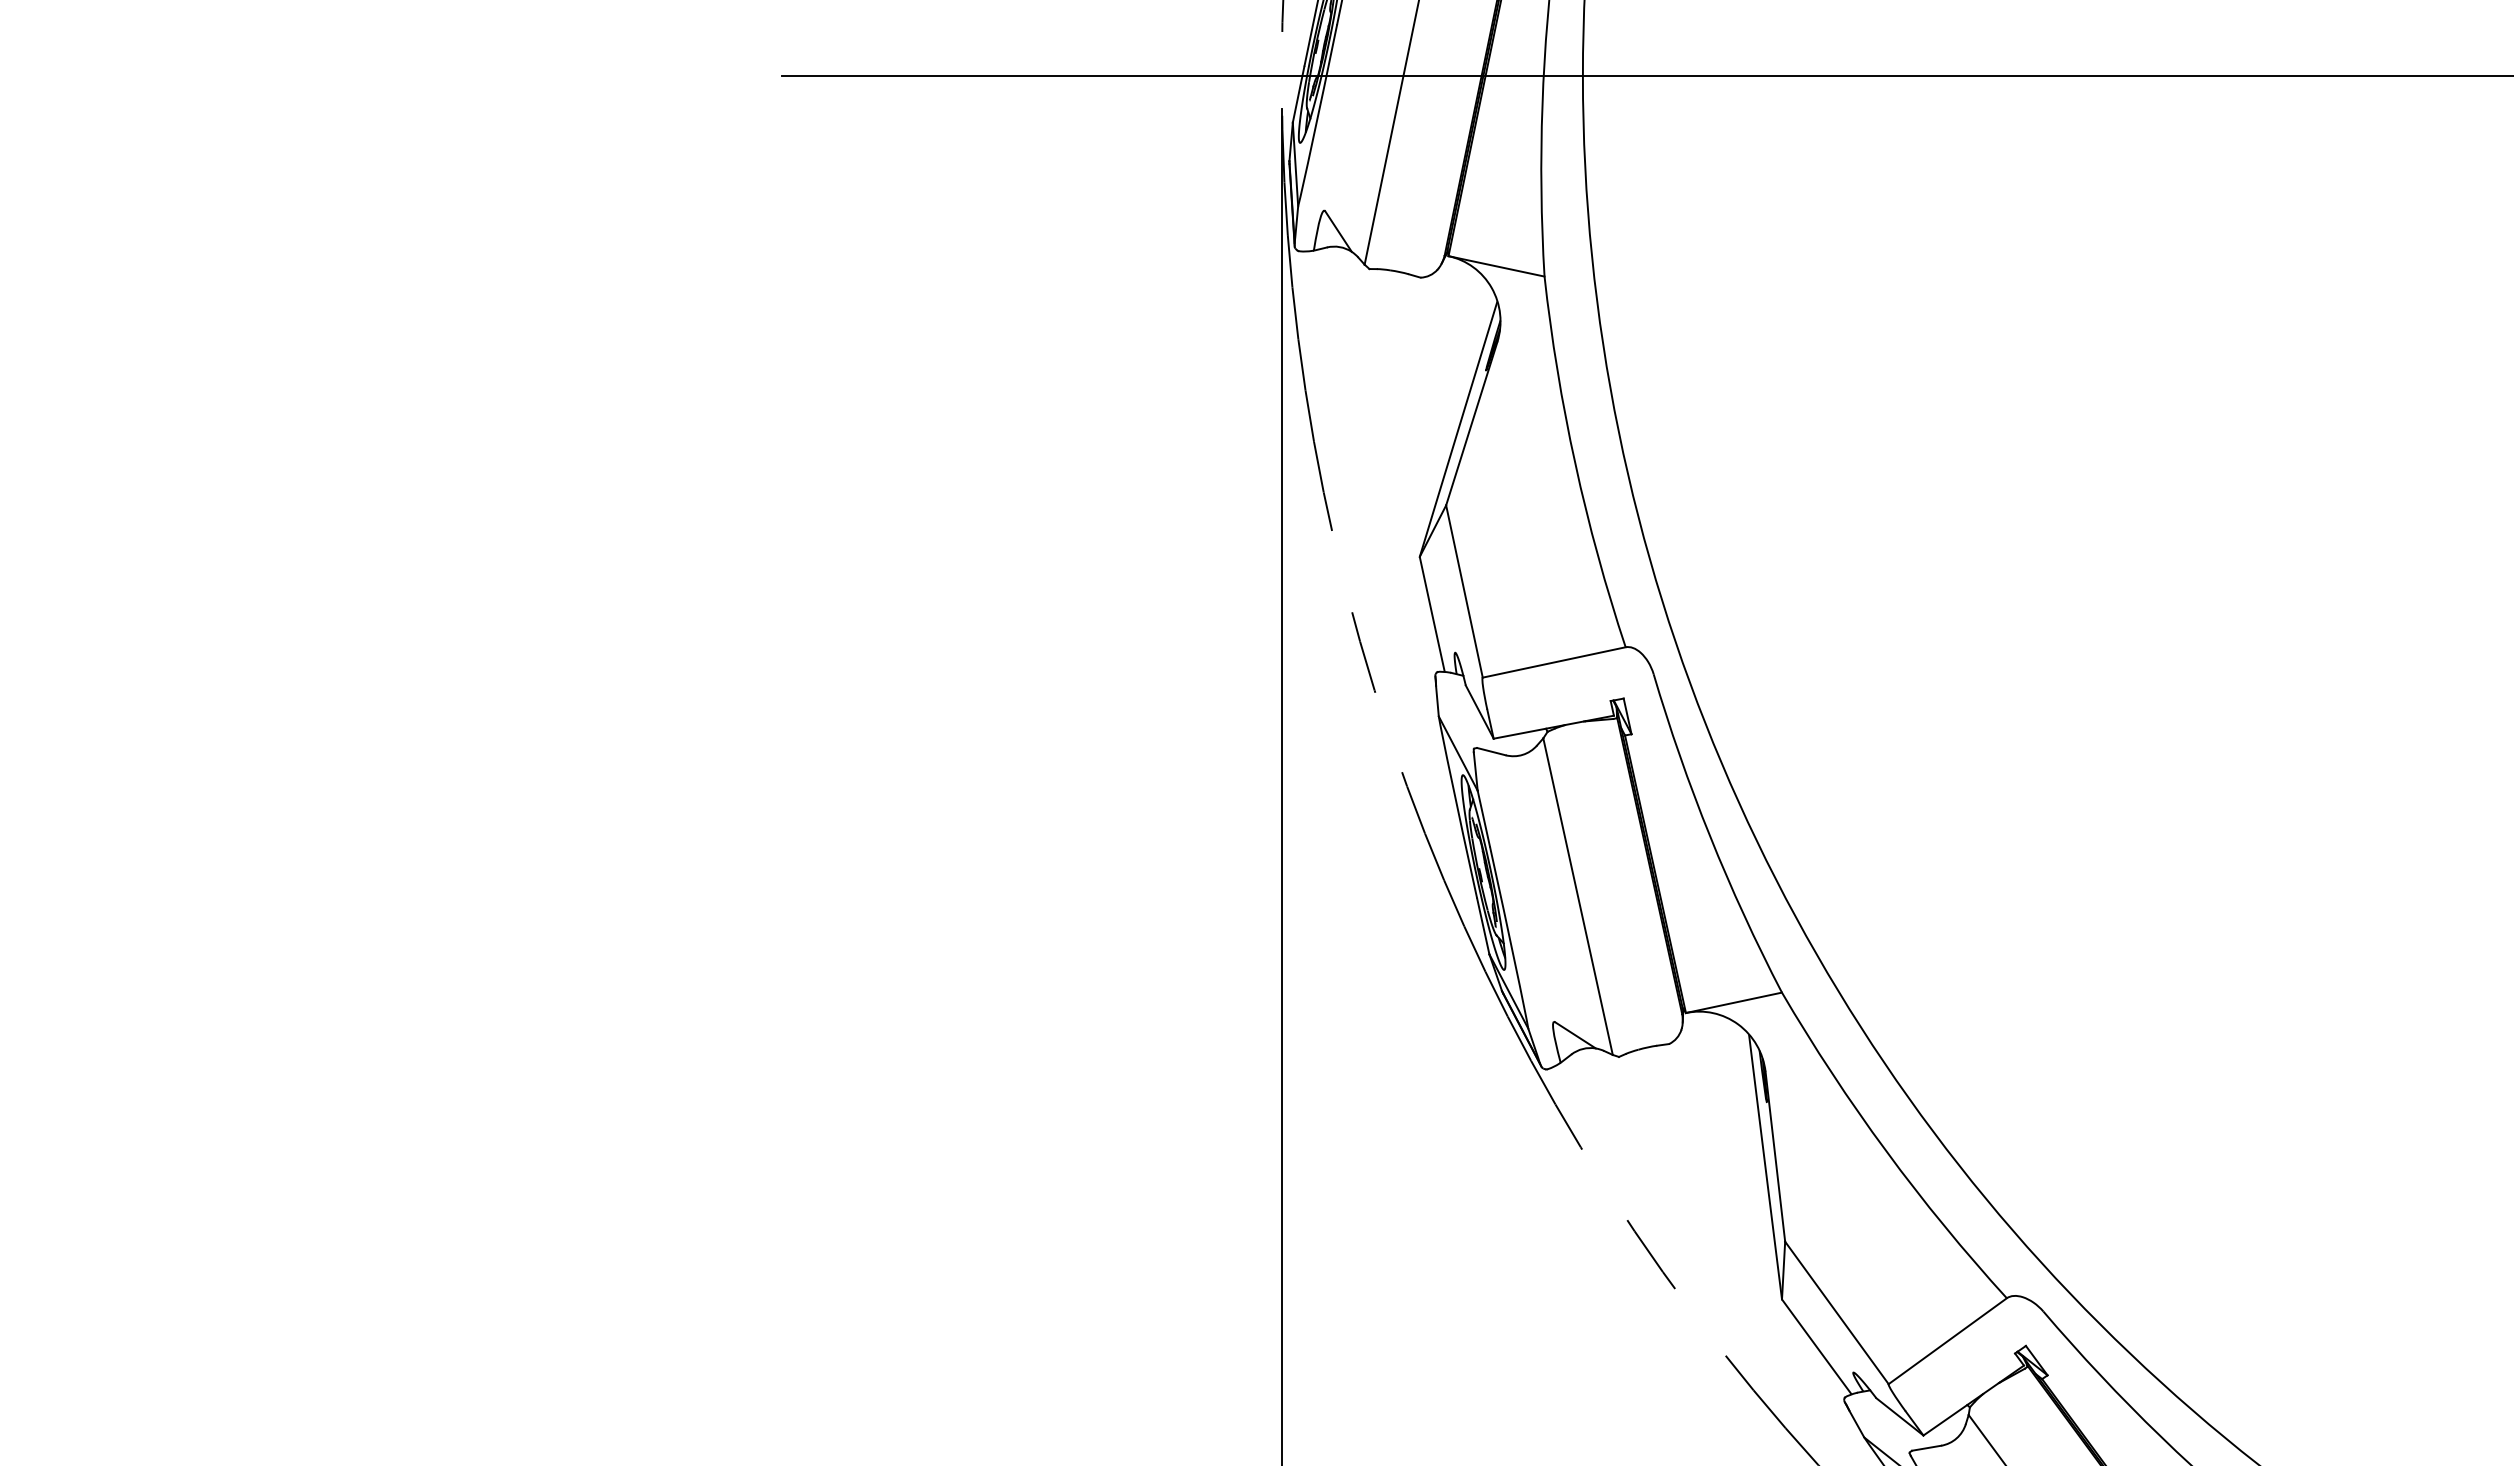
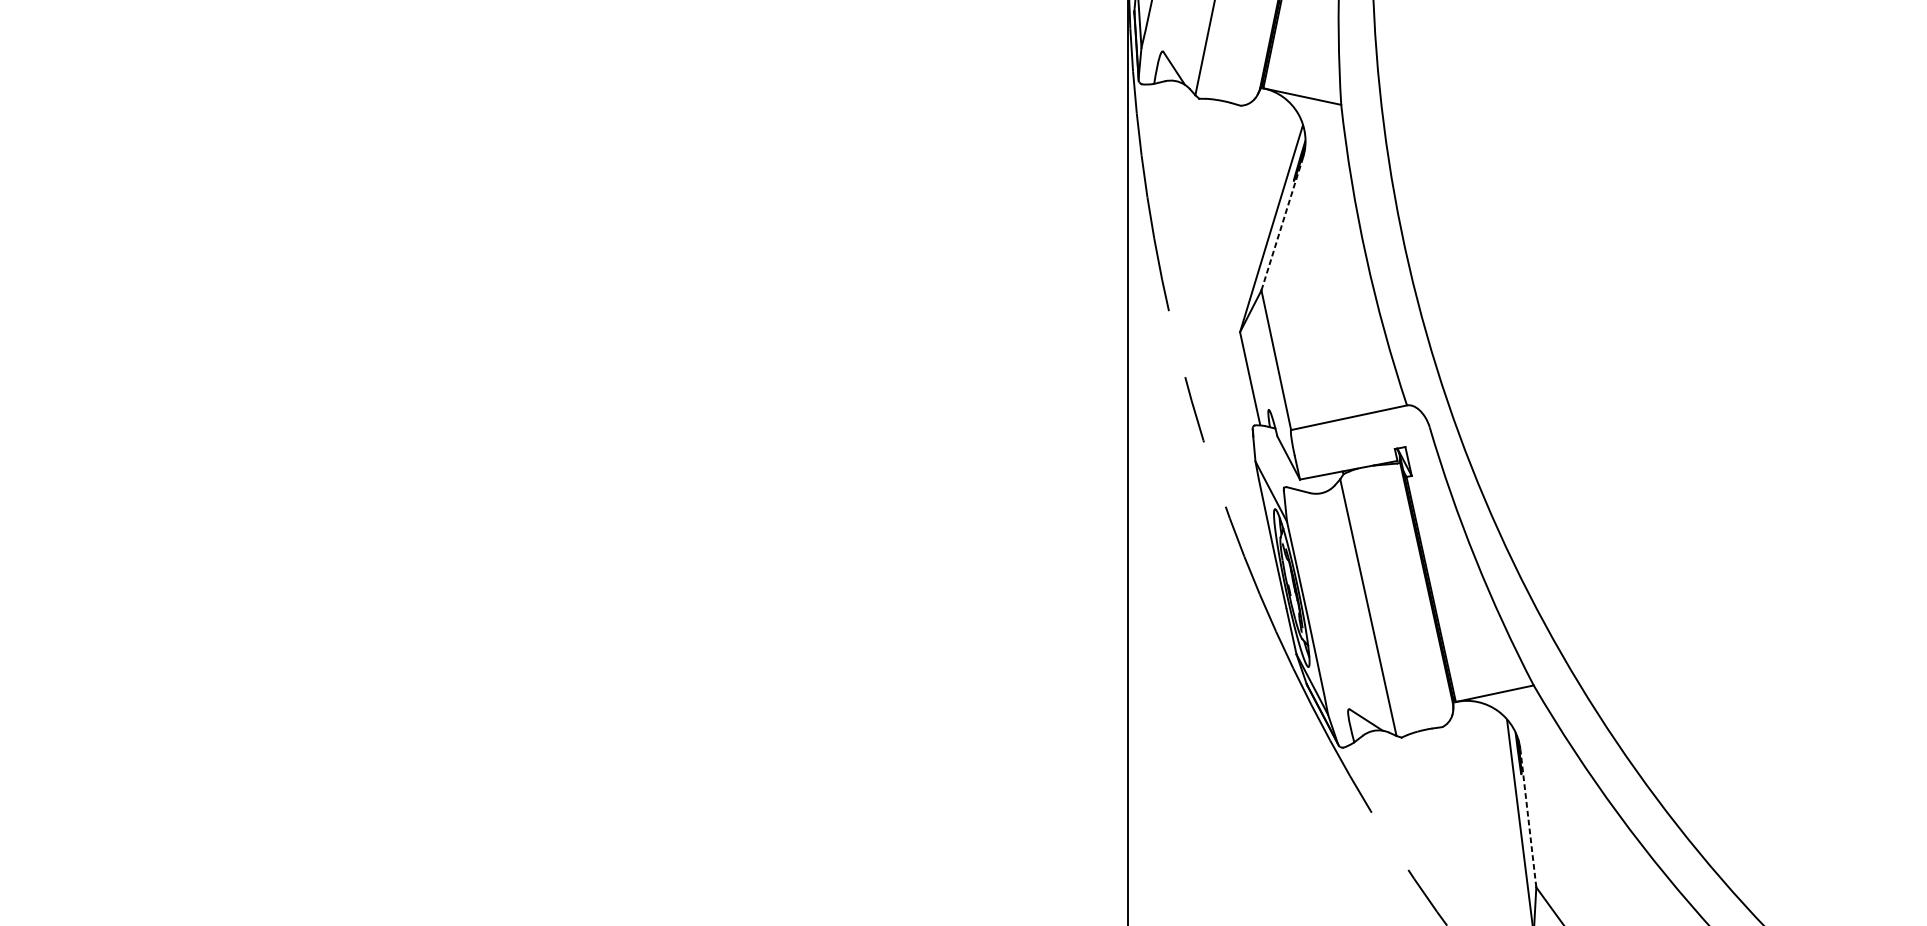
line: (1471, 423) -> (1282, 224), solid -> dashed
line: (1775, 1156) -> (1528, 818), solid -> dashed

